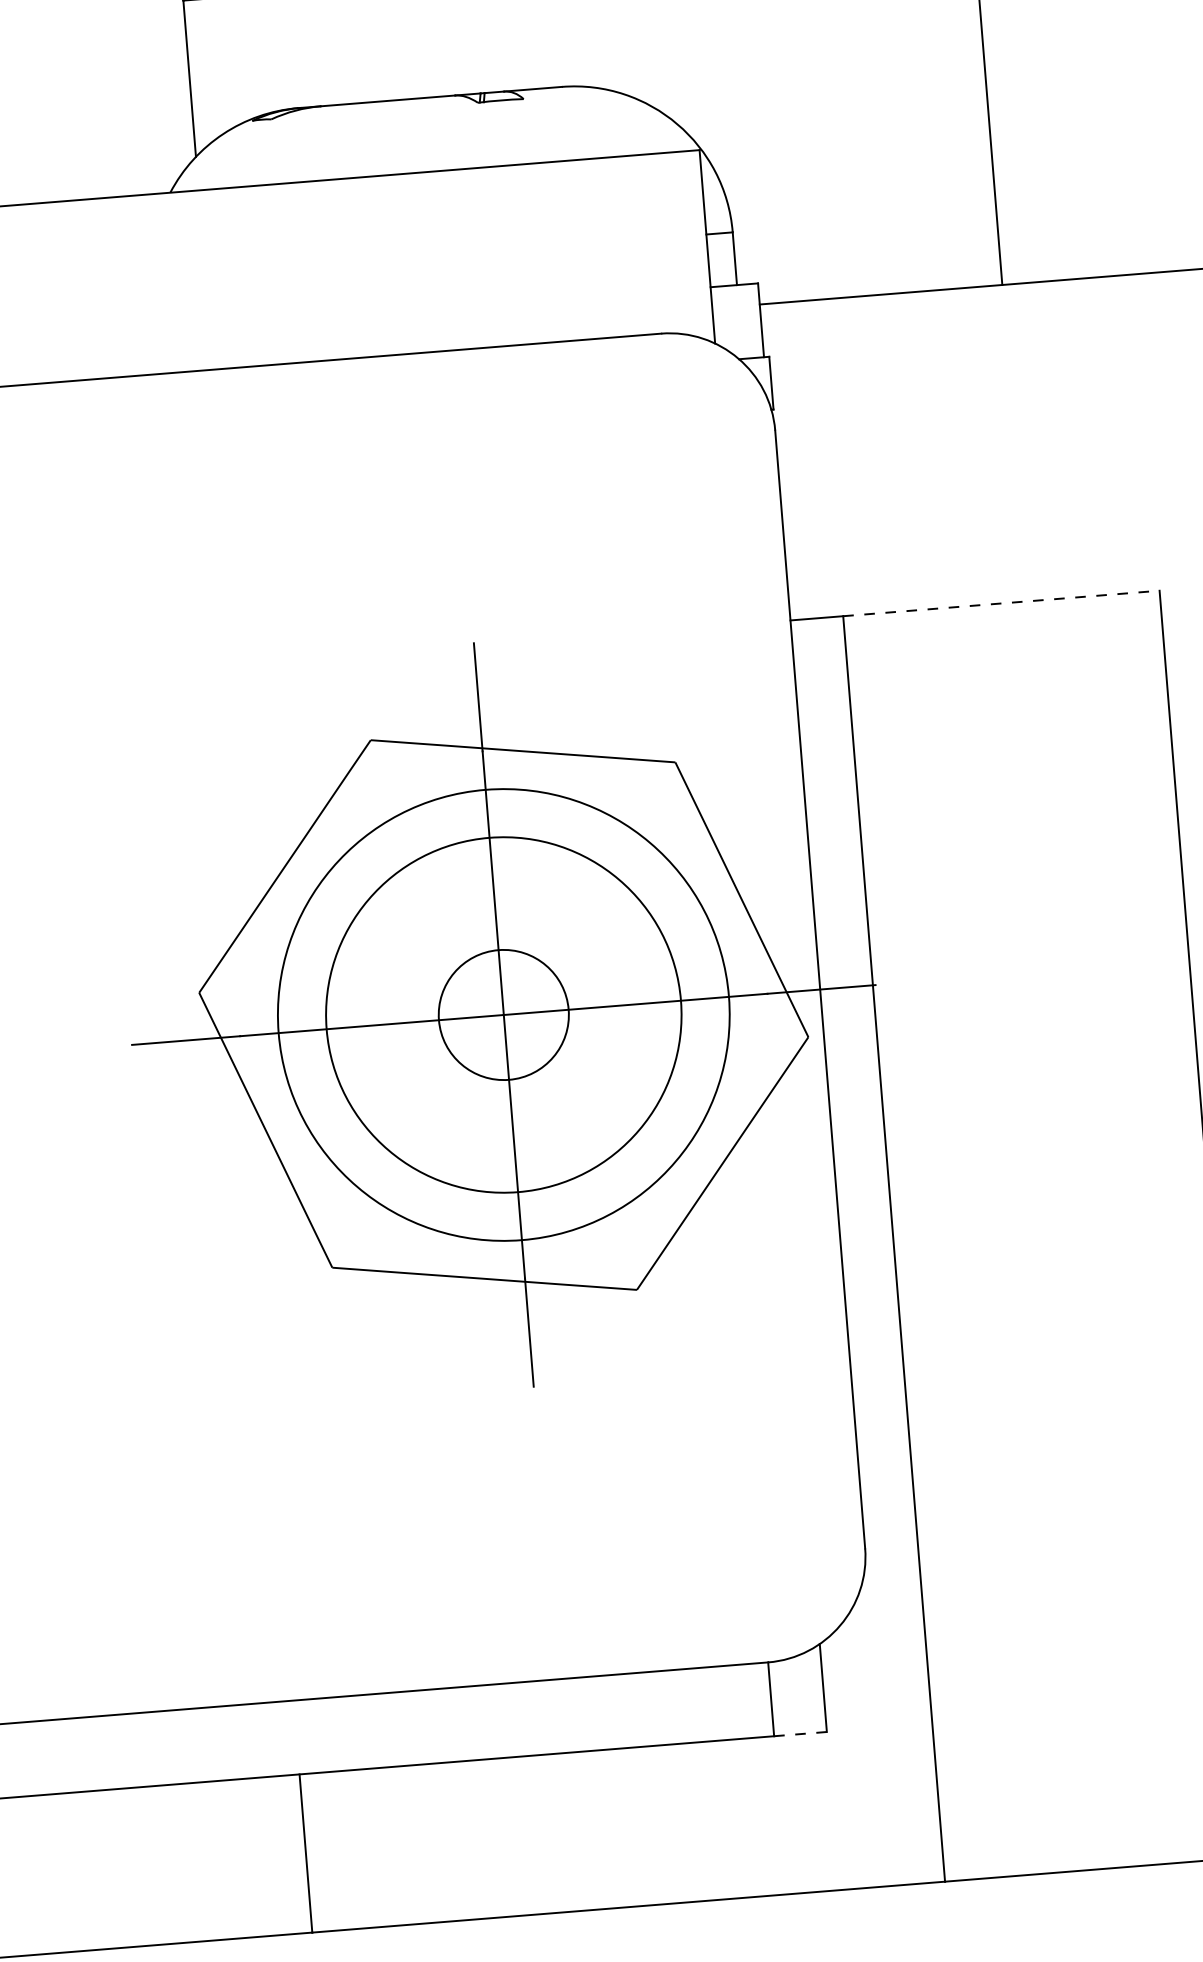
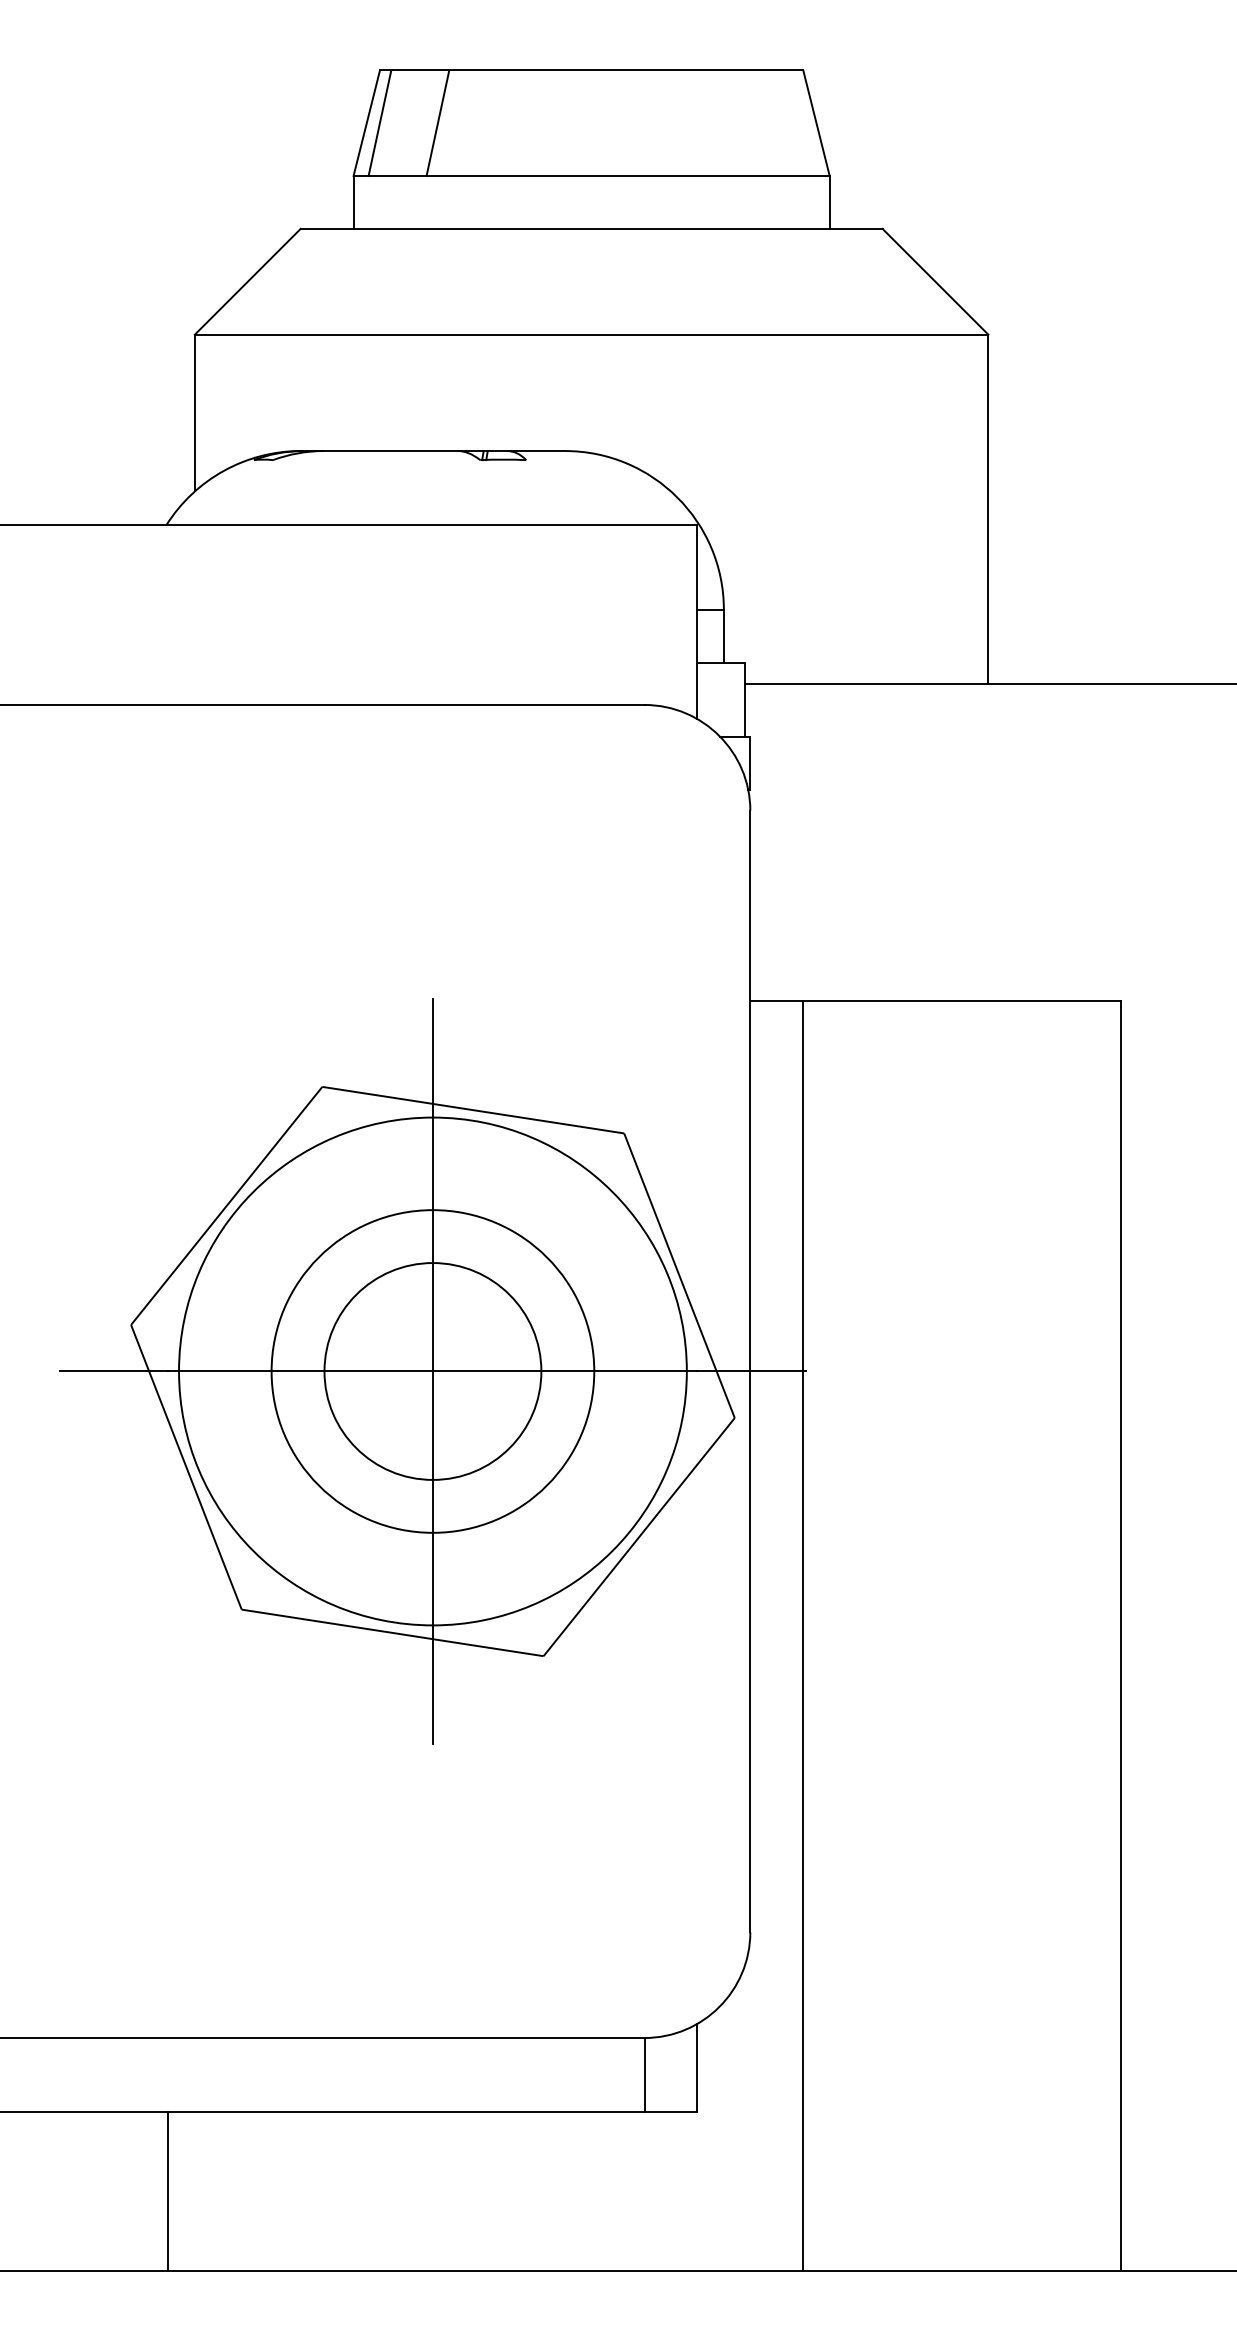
line: (1001, 603) -> (961, 1001), dashed -> solid
circle: (503, 1015) -> (432, 1371), size x0.71
circle: (503, 1015) -> (432, 1371), size x1.43
circle: (503, 1015) -> (432, 1371), size x1.67
line: (800, 1734) -> (670, 2112), dashed -> solid

